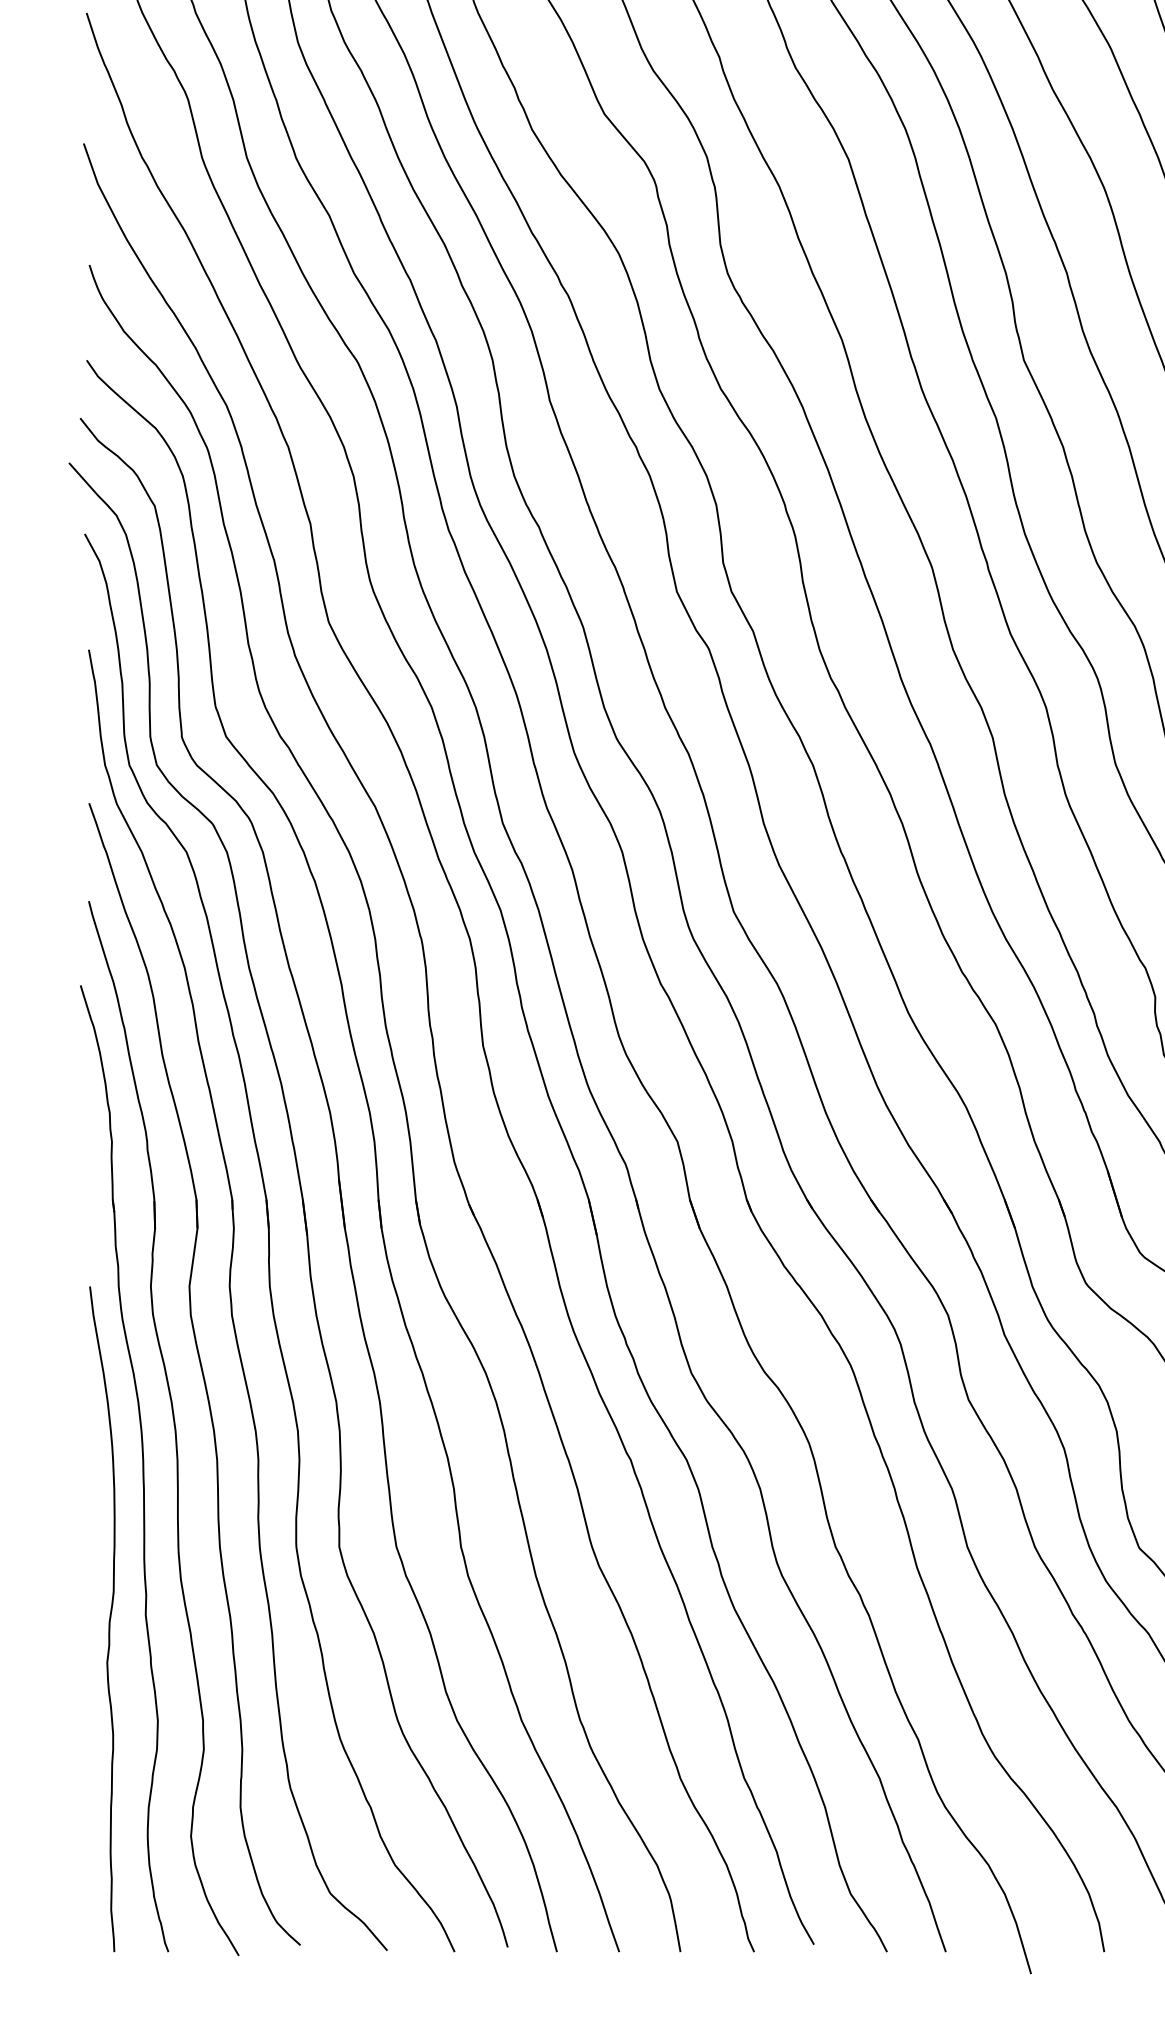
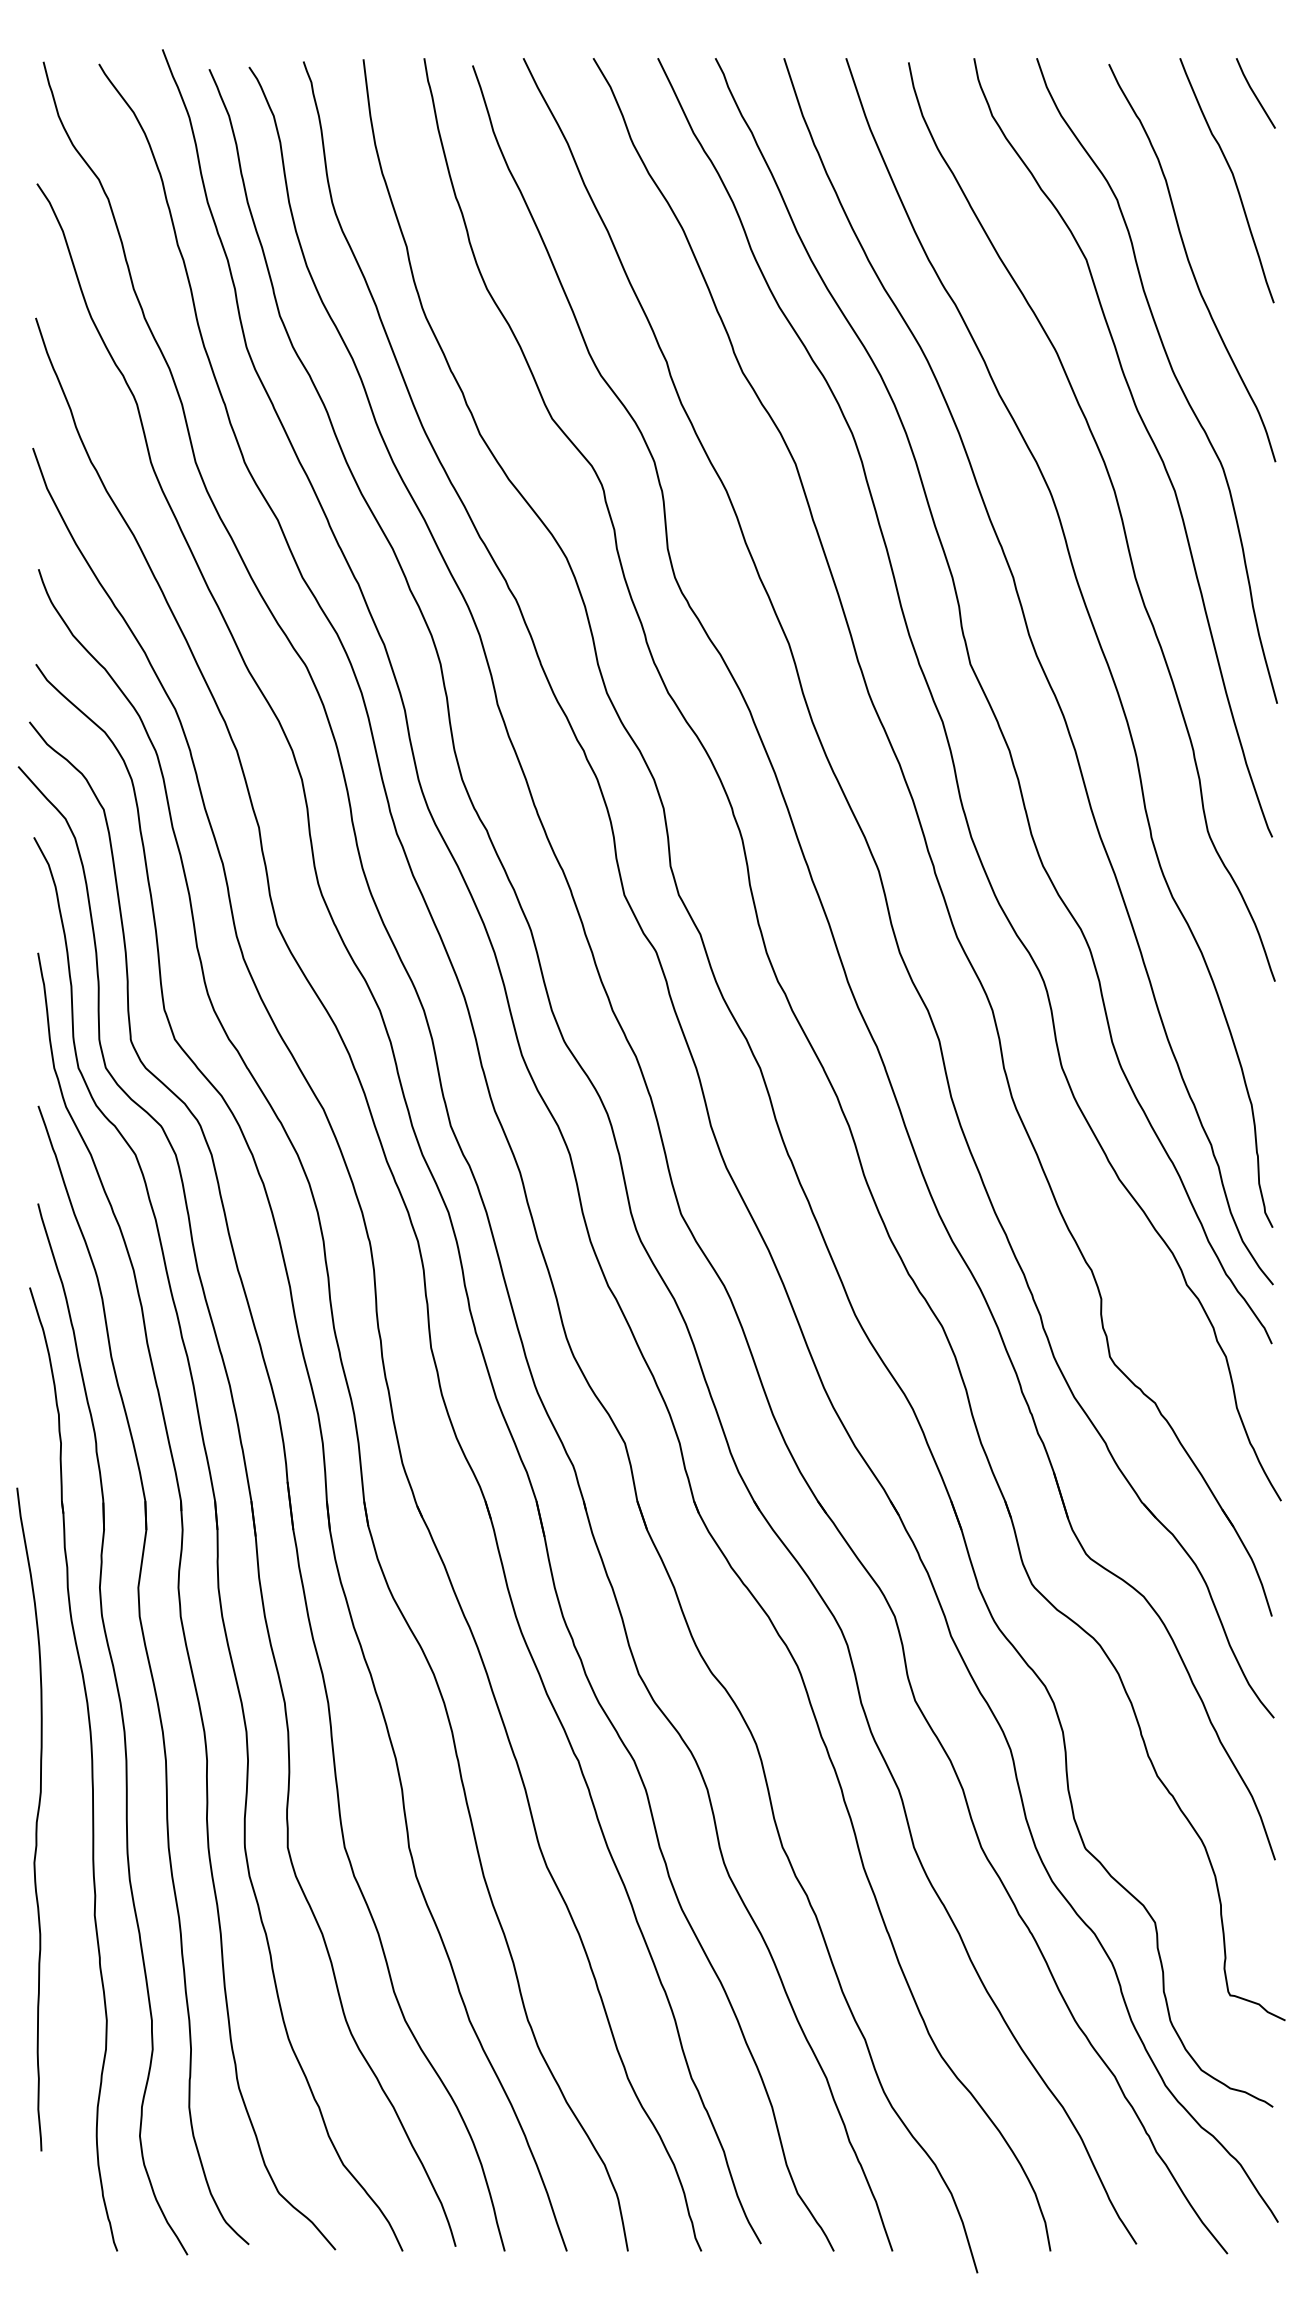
curve: (108, 1622) -> (35, 1822), moved

